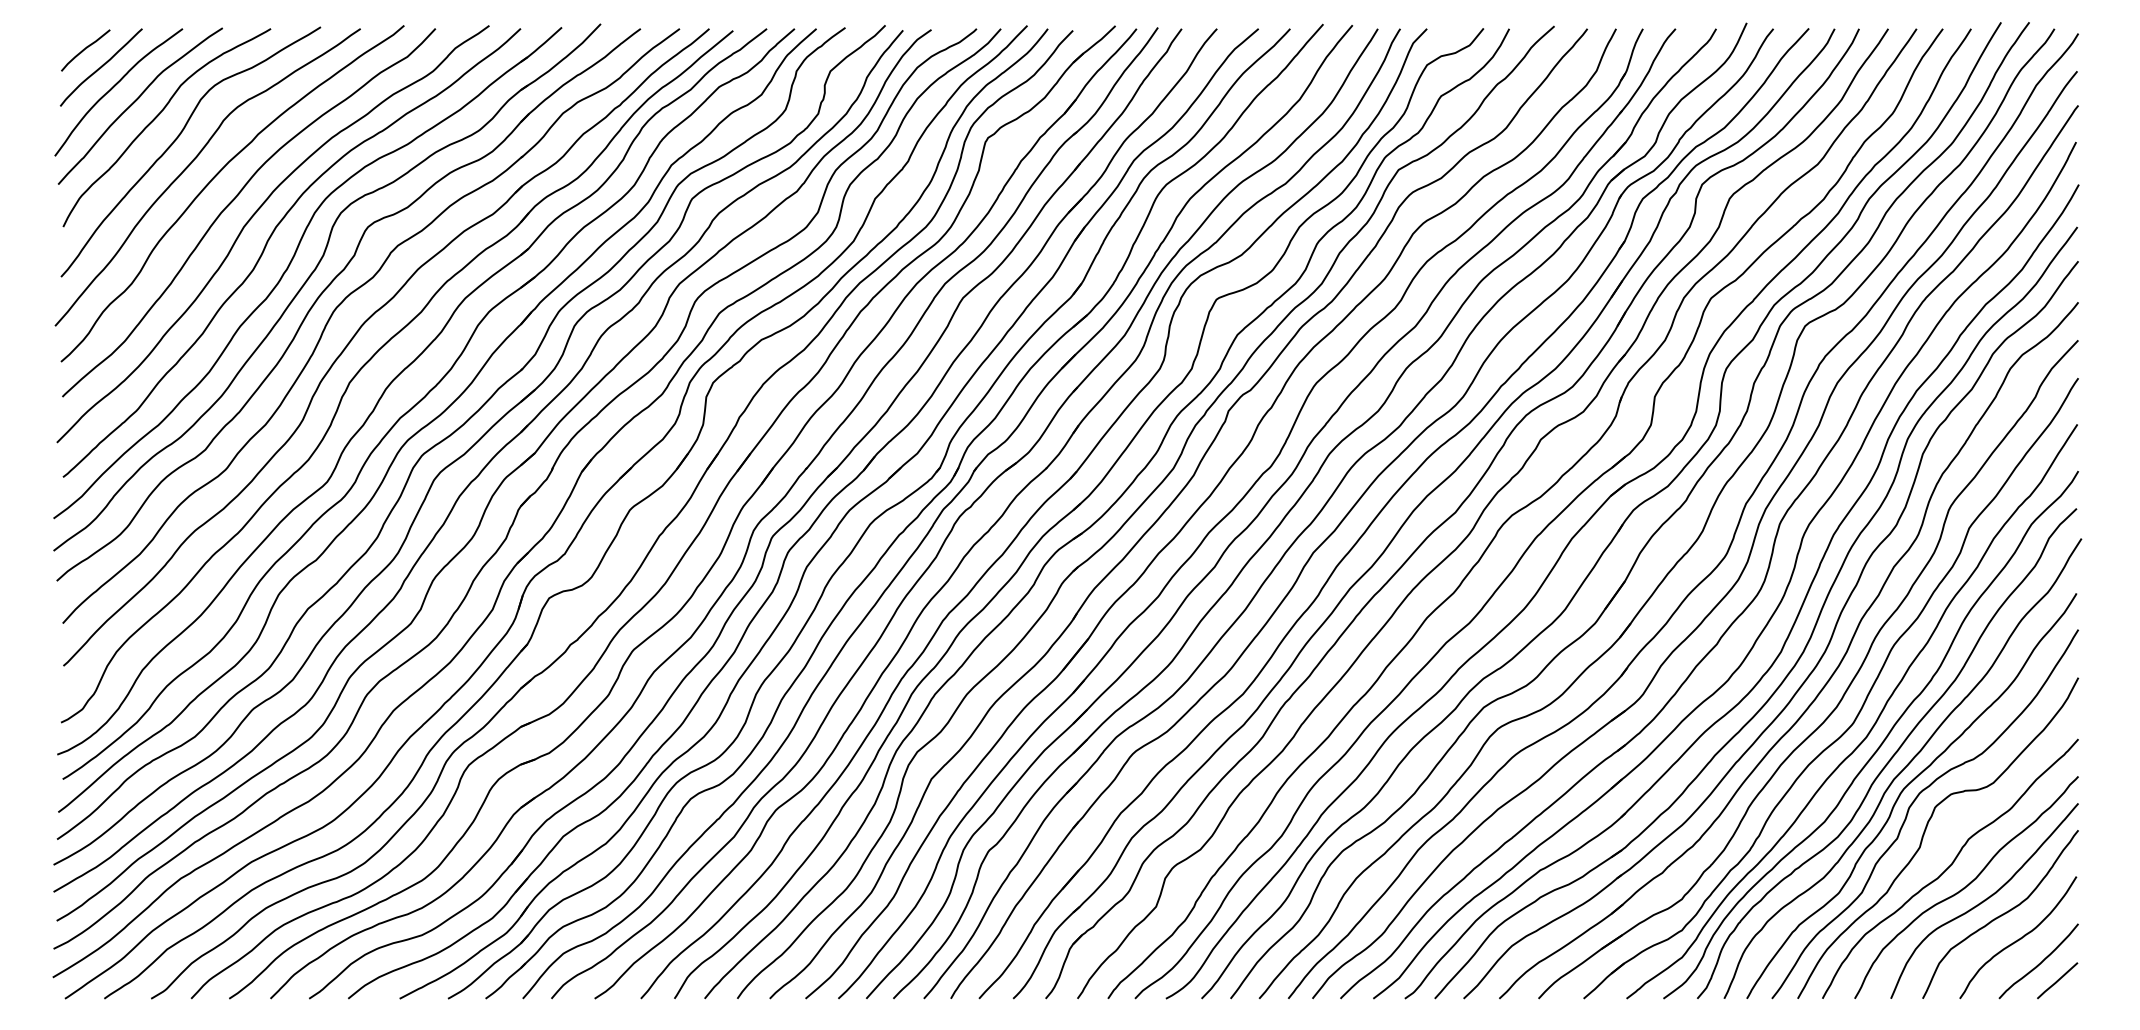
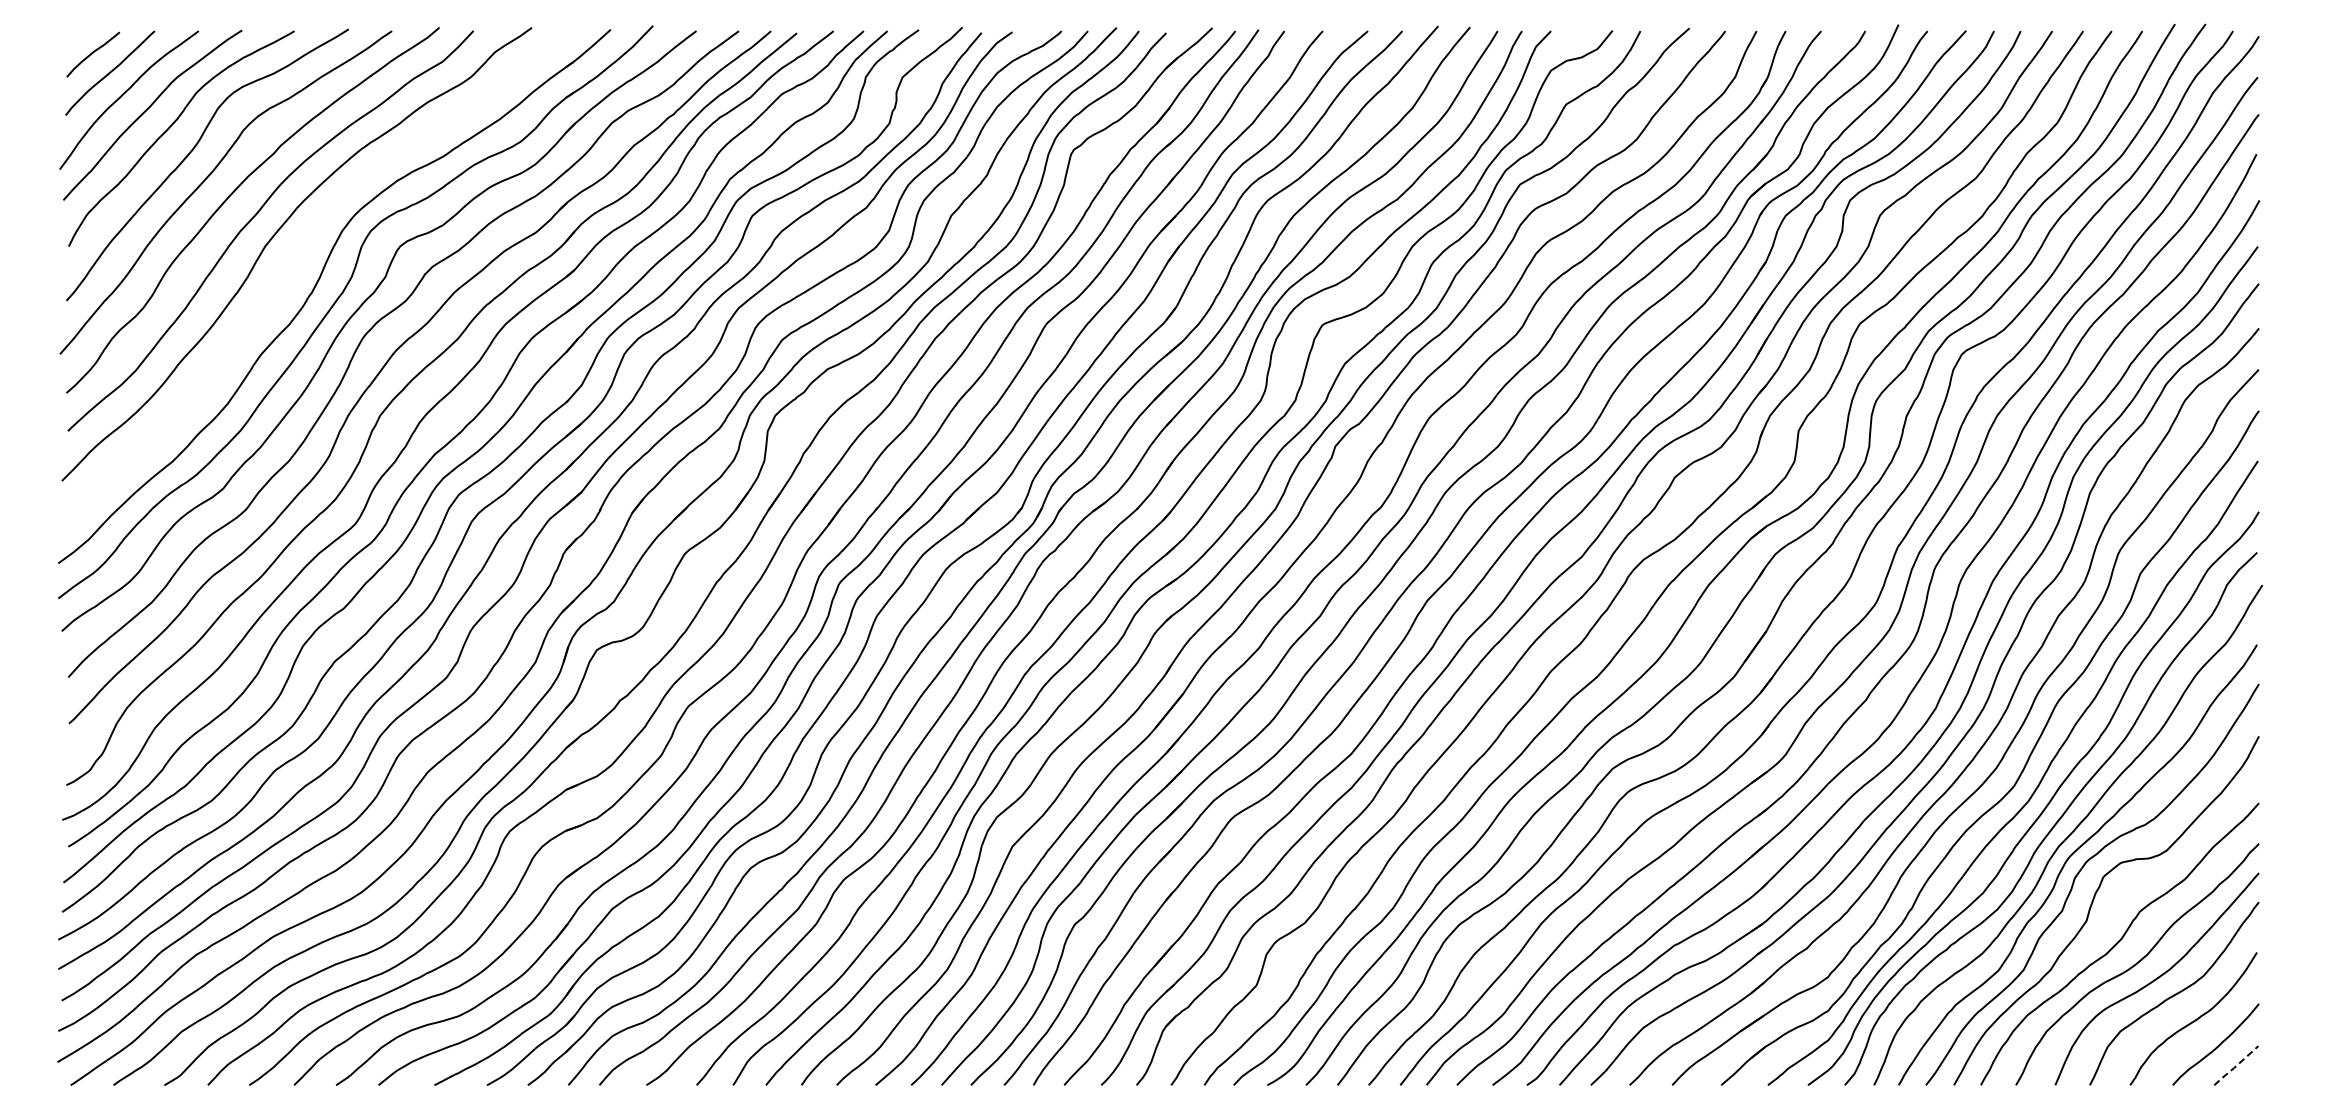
curve: (270, 238) -> (294, 258), removed
line: (2056, 981) -> (2235, 1066), solid -> dashed

